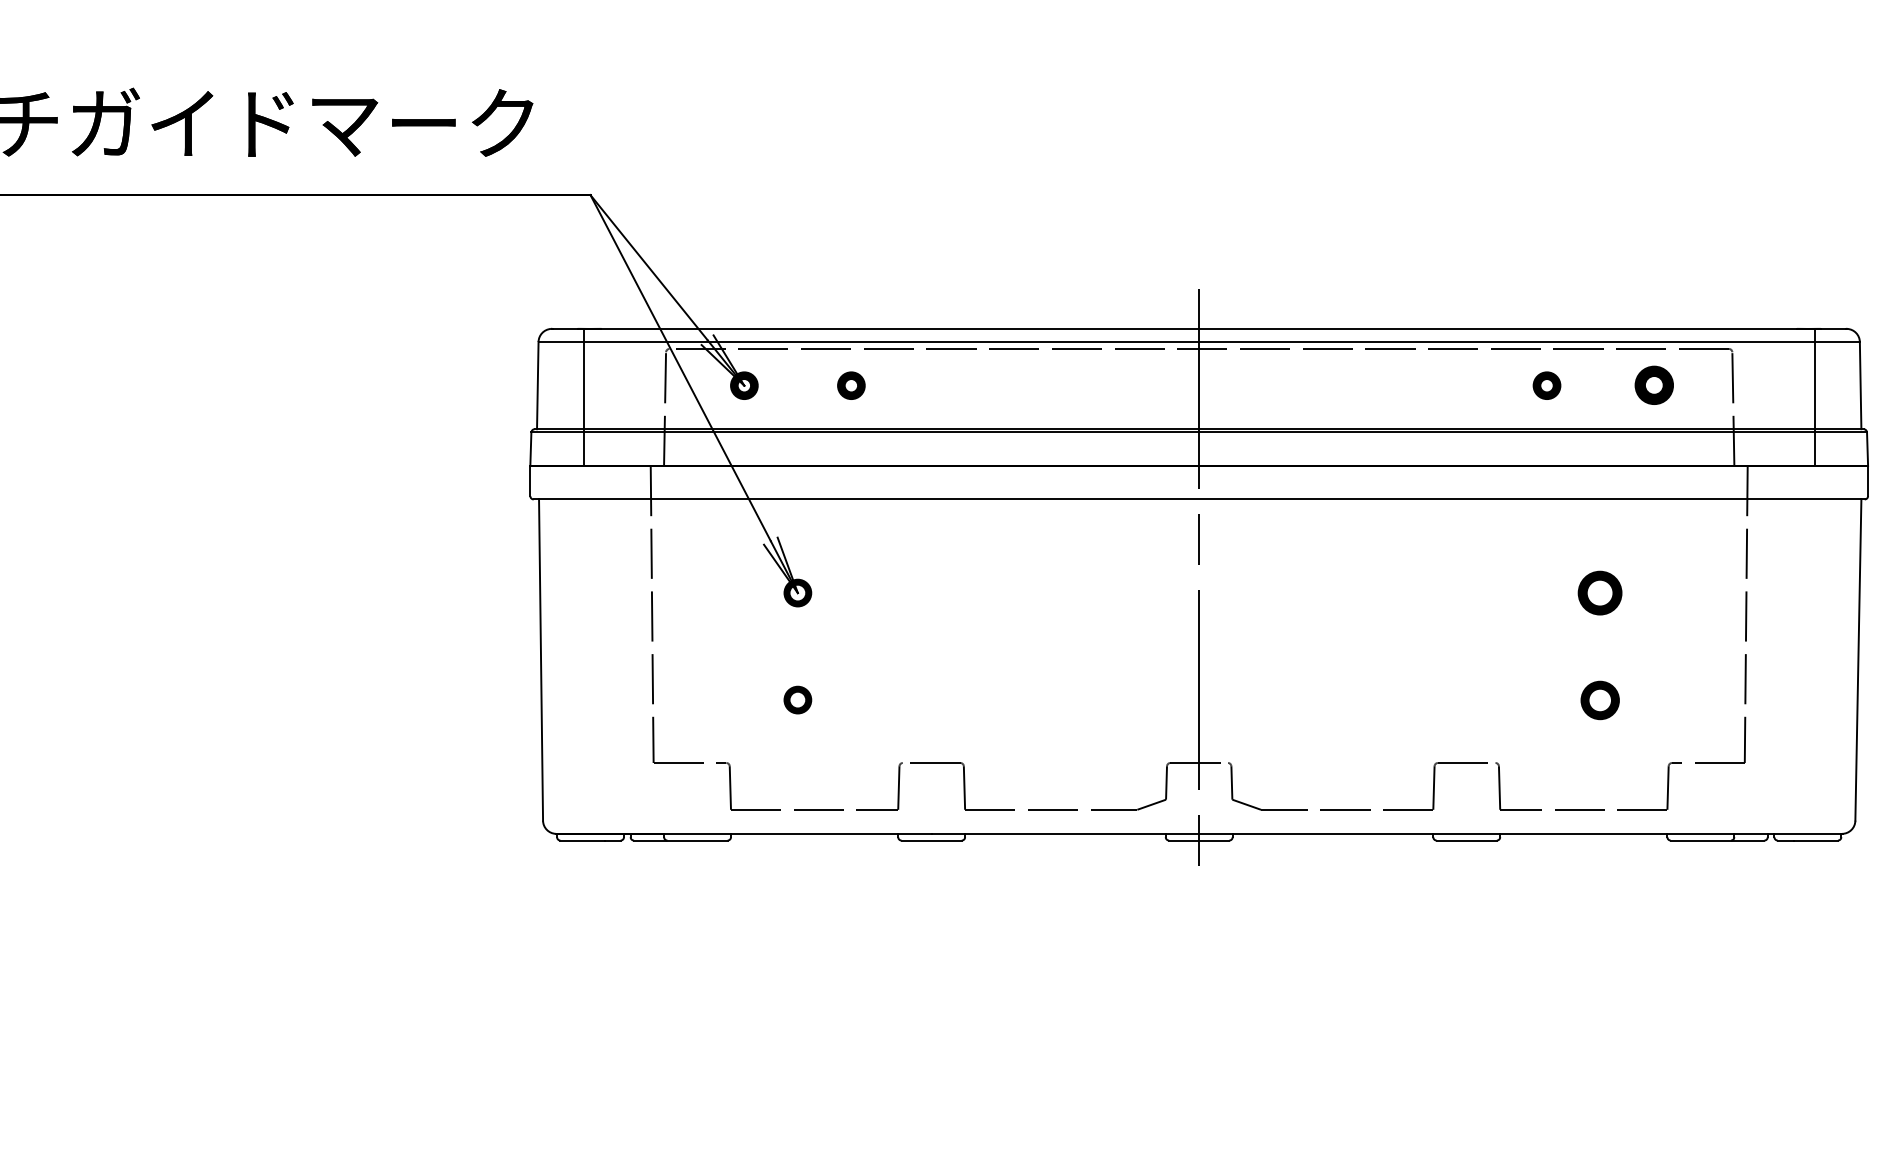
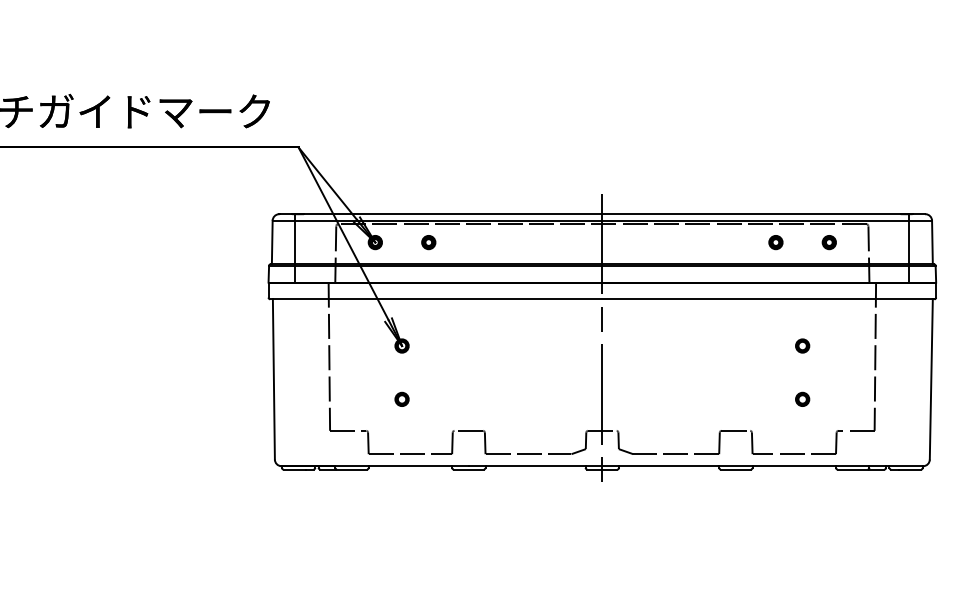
part: (1652, 385) -> (828, 242), size x0.71
part: (1600, 592) -> (802, 345), size x0.62
part: (1600, 698) -> (802, 398), size x0.71

